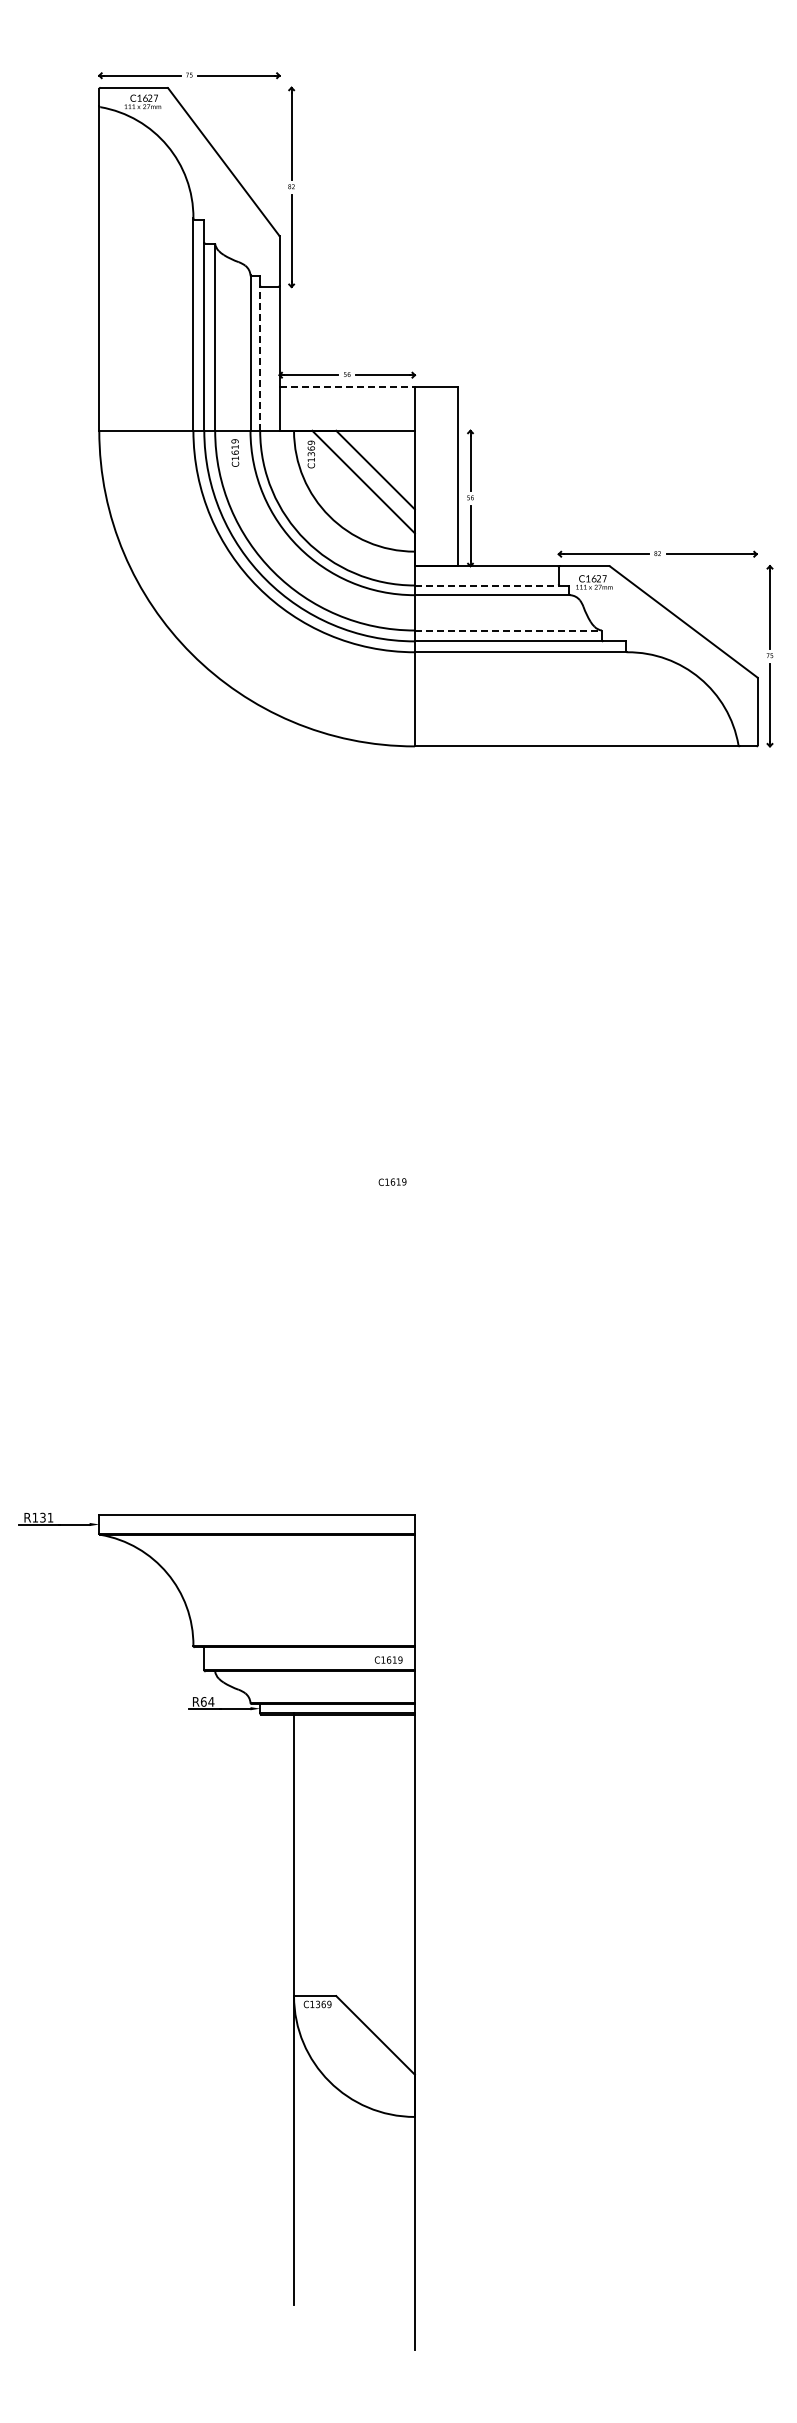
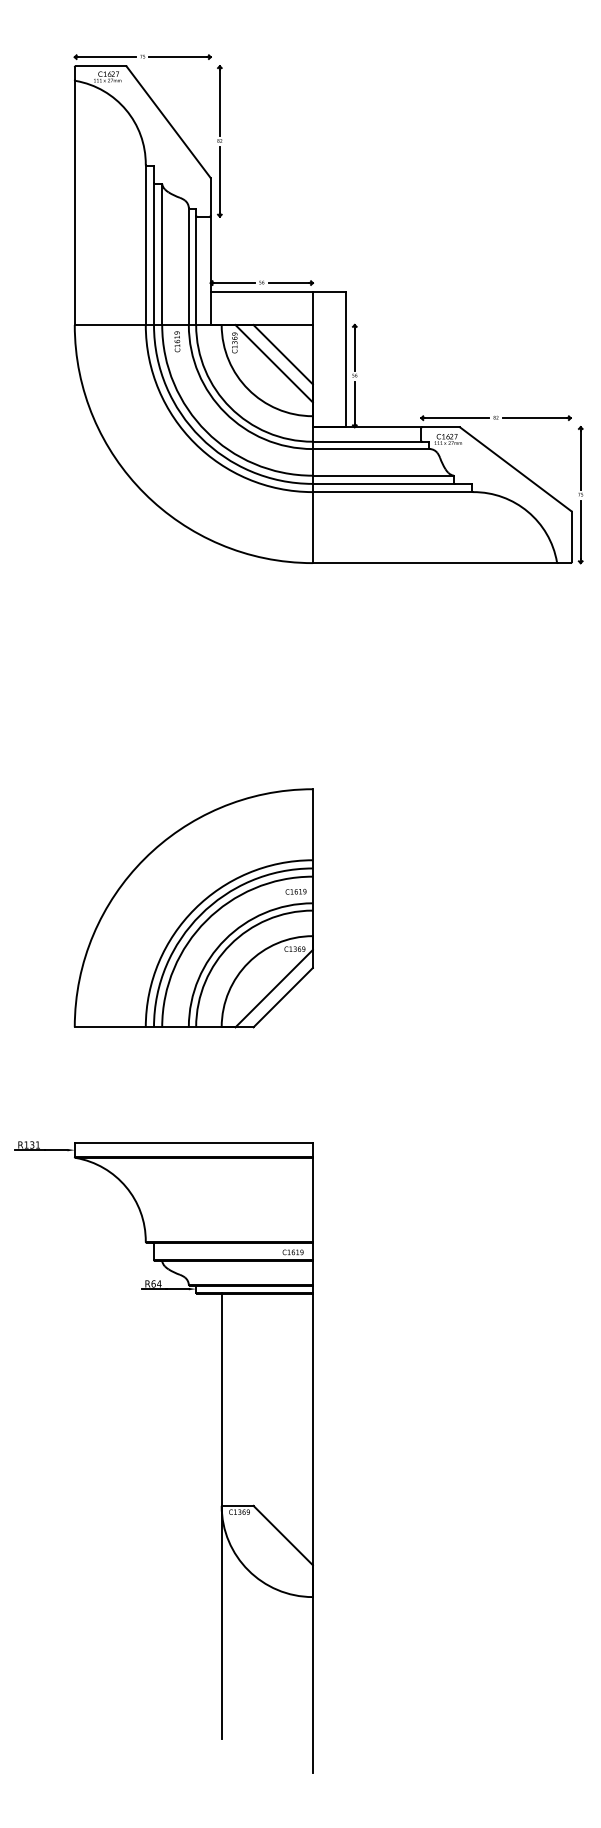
line: (260, 358) -> (196, 270), dashed -> solid
line: (347, 387) -> (262, 292), dashed -> solid
line: (487, 585) -> (367, 441), dashed -> solid
line: (508, 630) -> (383, 475), dashed -> solid
part: (256, 1203) -> (193, 907), added

